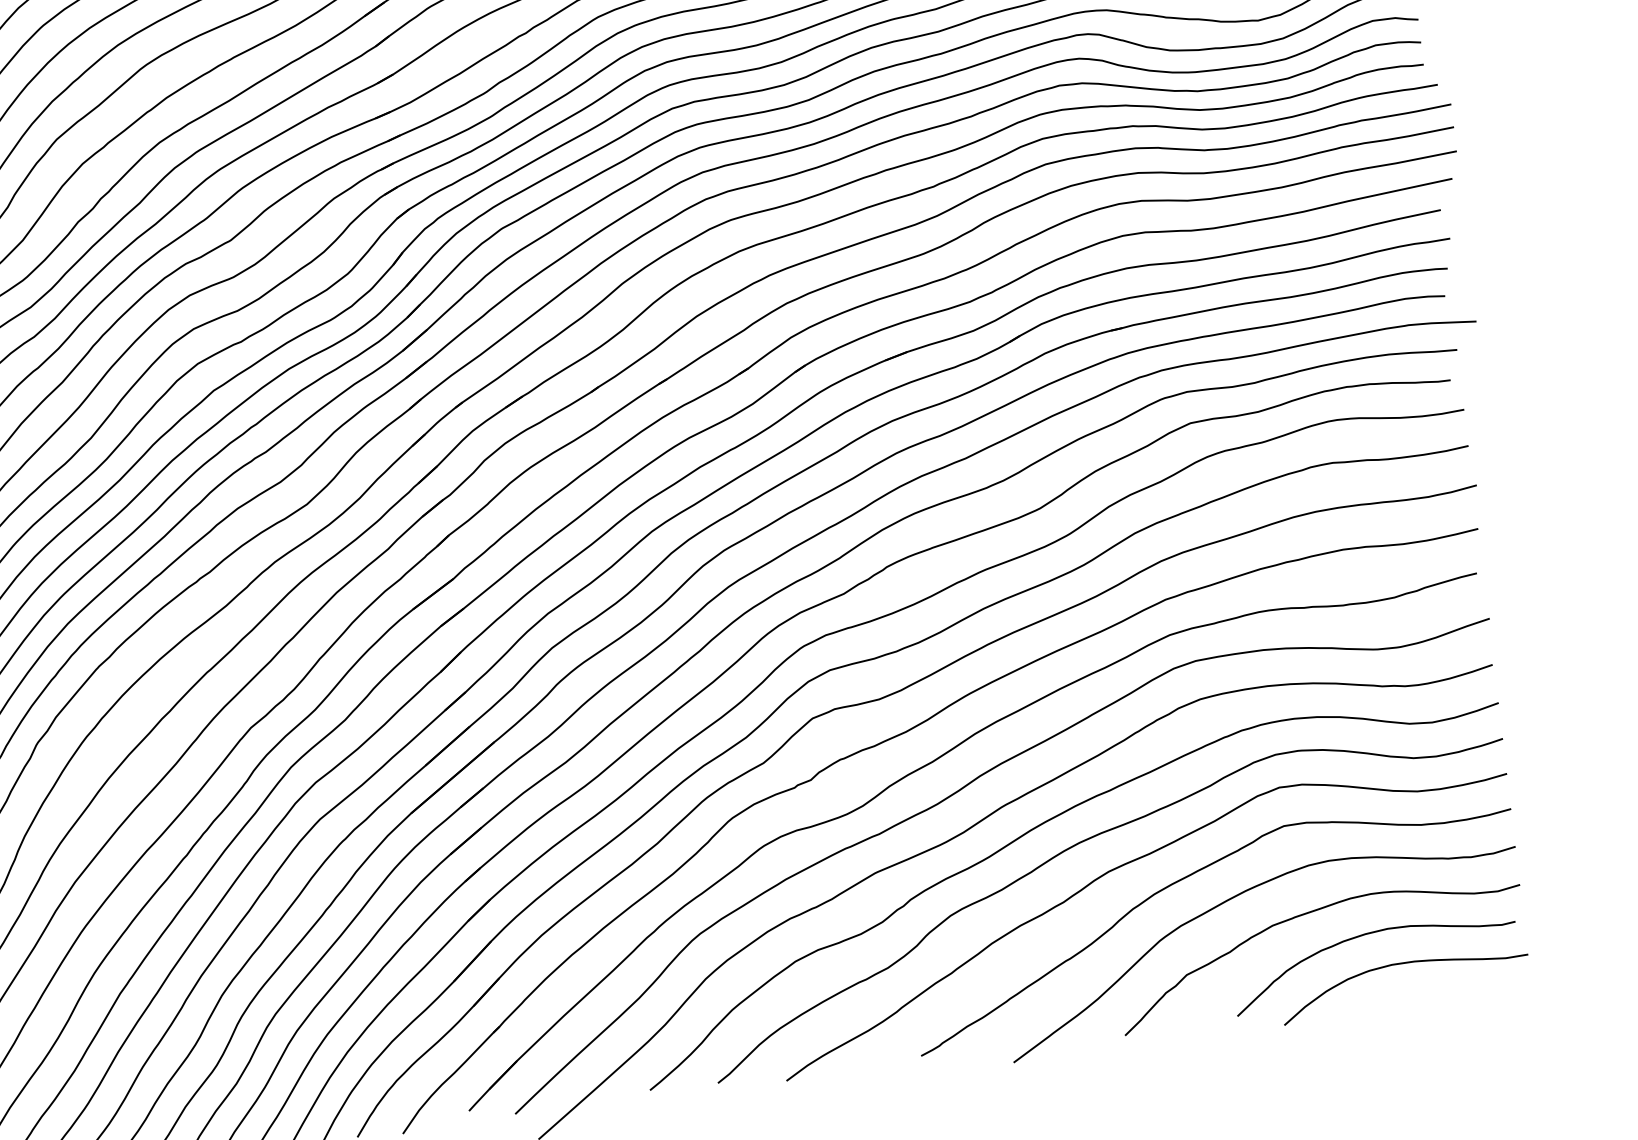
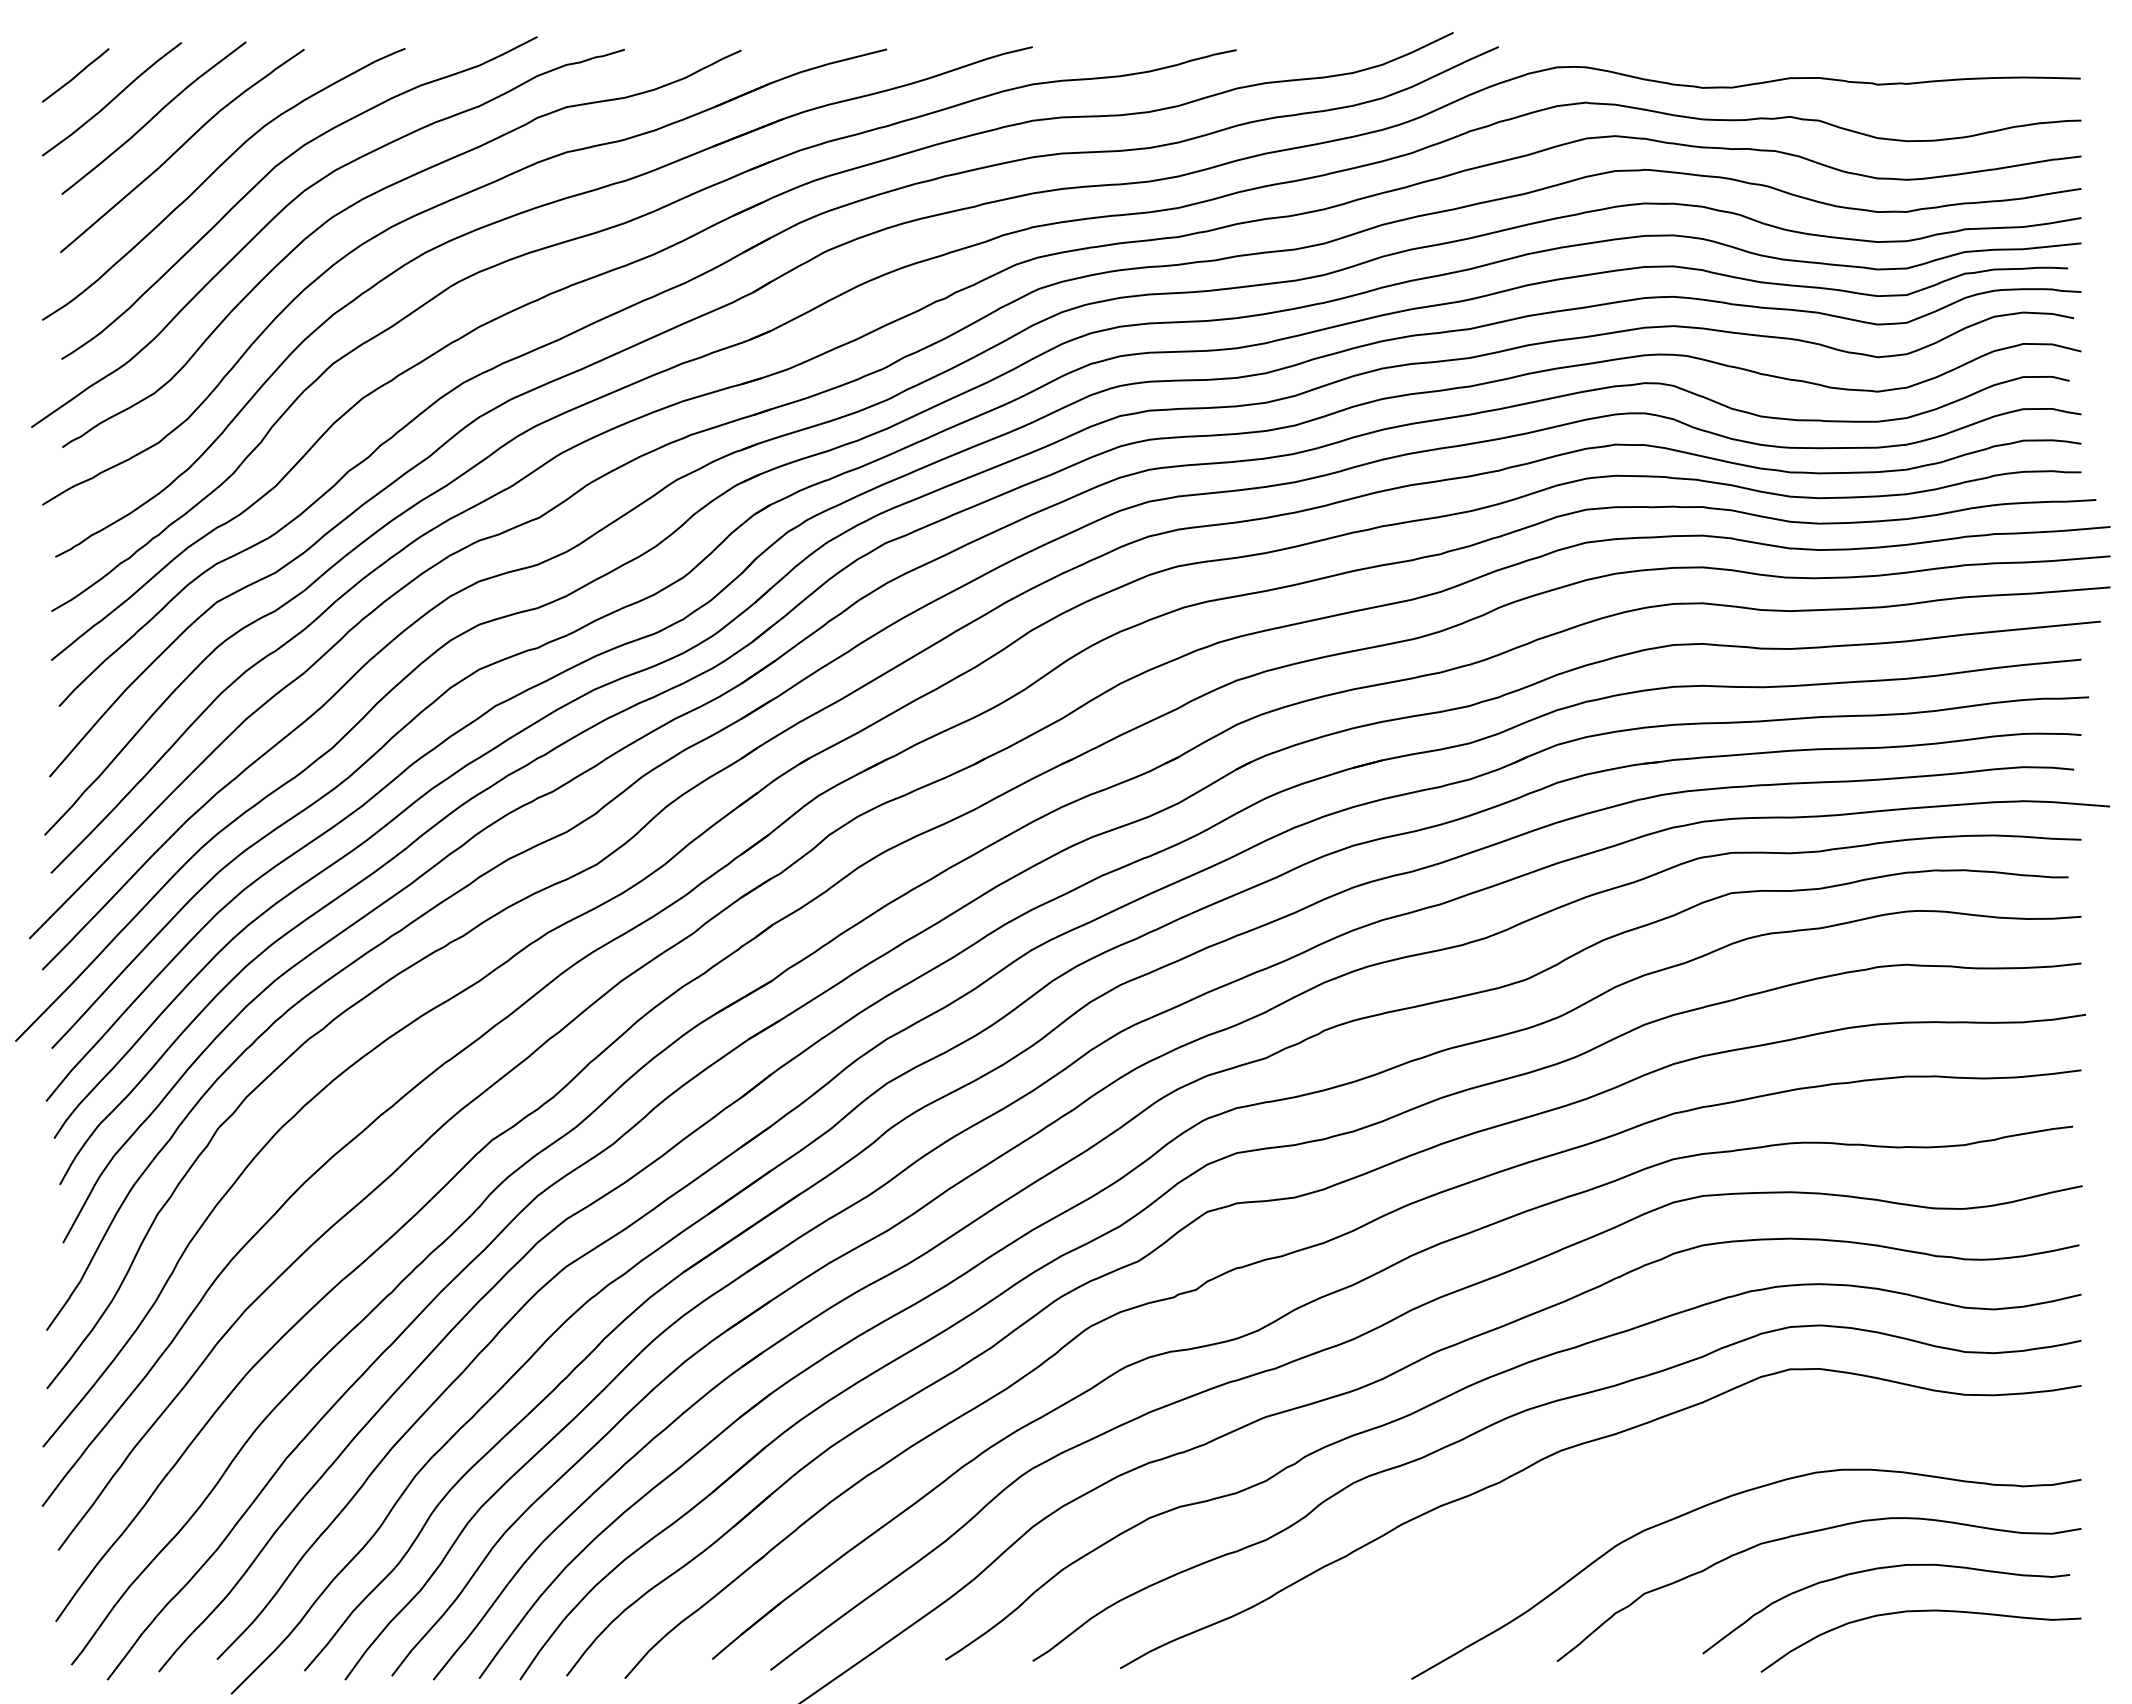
curve: (1186, 878) -> (1658, 1470), removed

